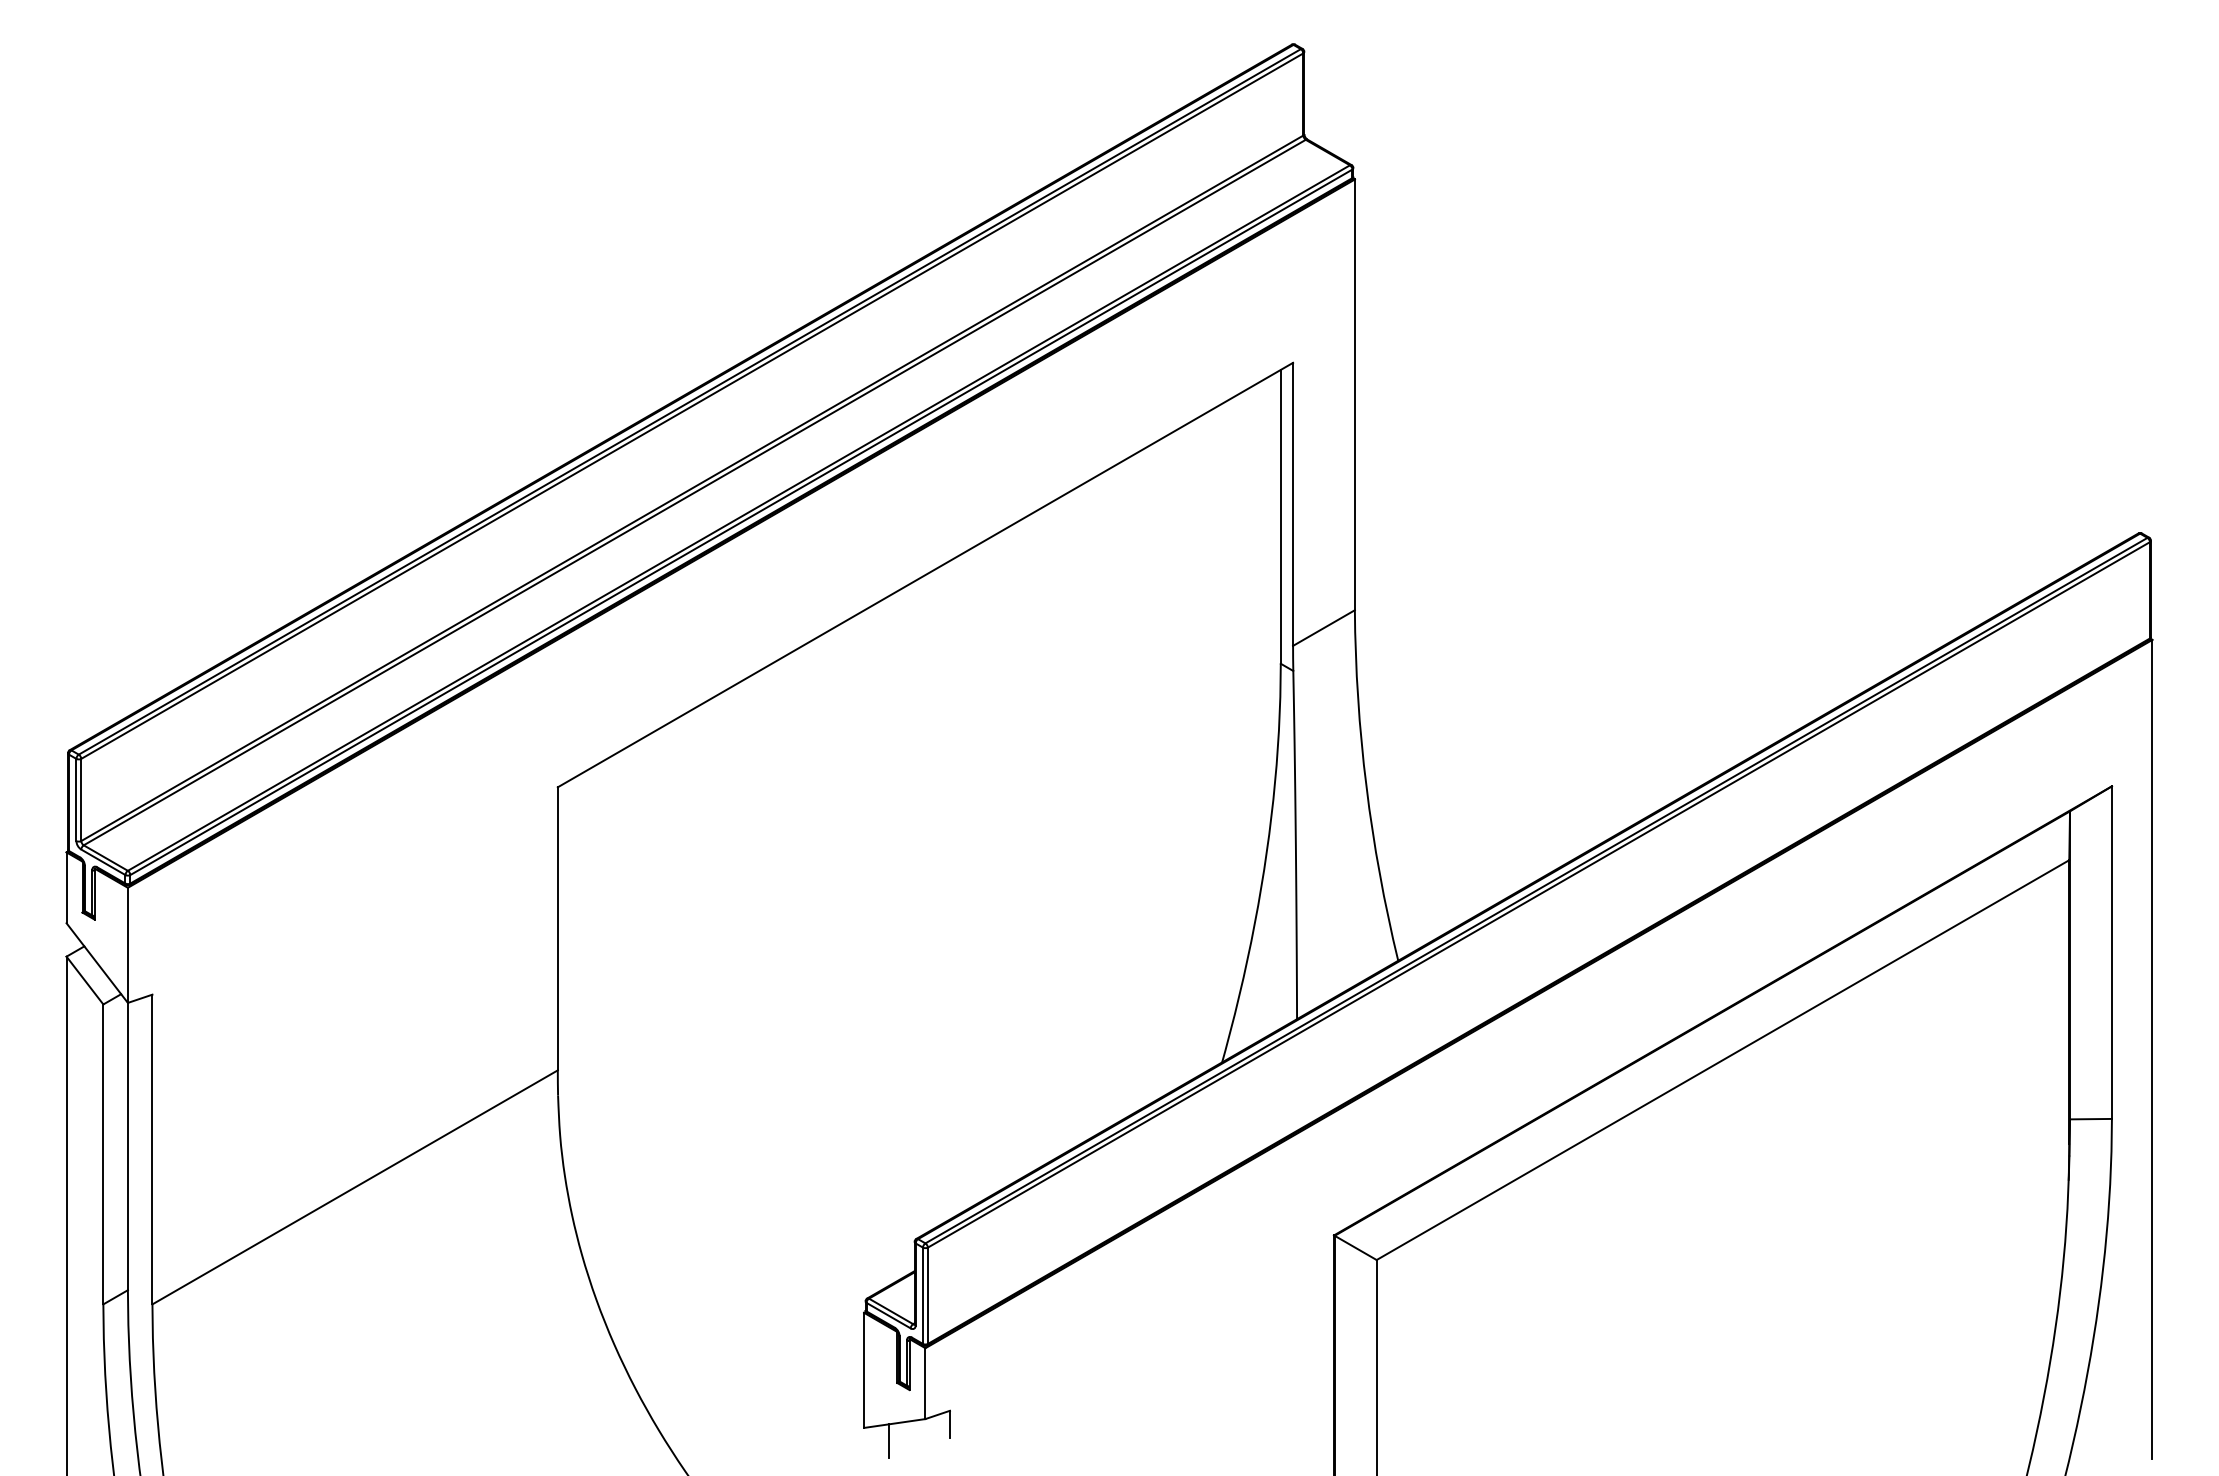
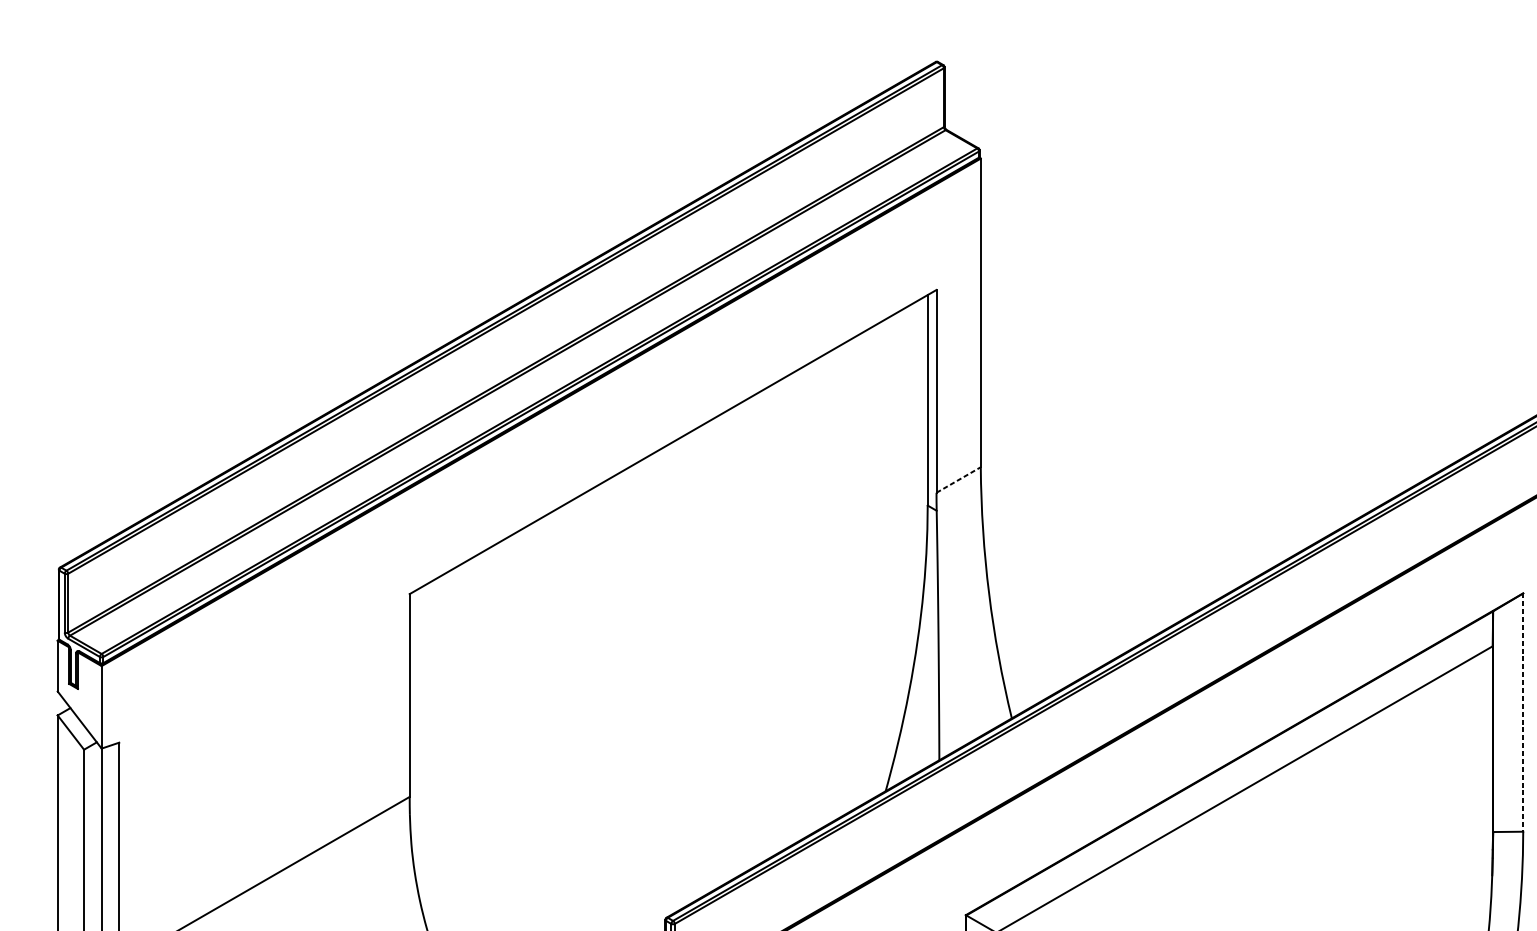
line: (1323, 628) -> (958, 480), solid -> dashed
line: (2111, 953) -> (1522, 713), solid -> dashed

